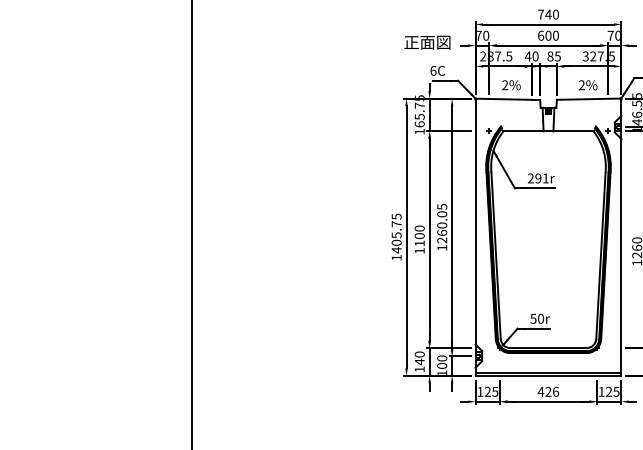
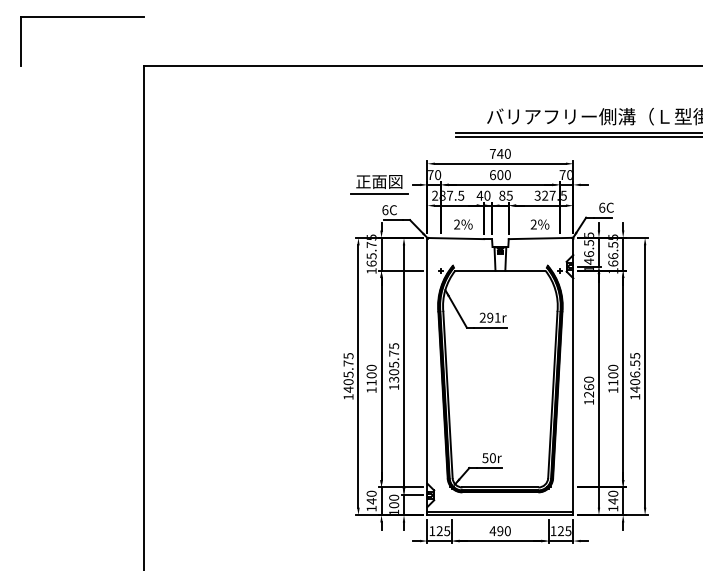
line: (426, 55) -> (378, 194), added
text: (442, 227) -> (394, 366), 1260.05 -> 1305.75
text: (551, 392) -> (503, 531), 426 -> 490

